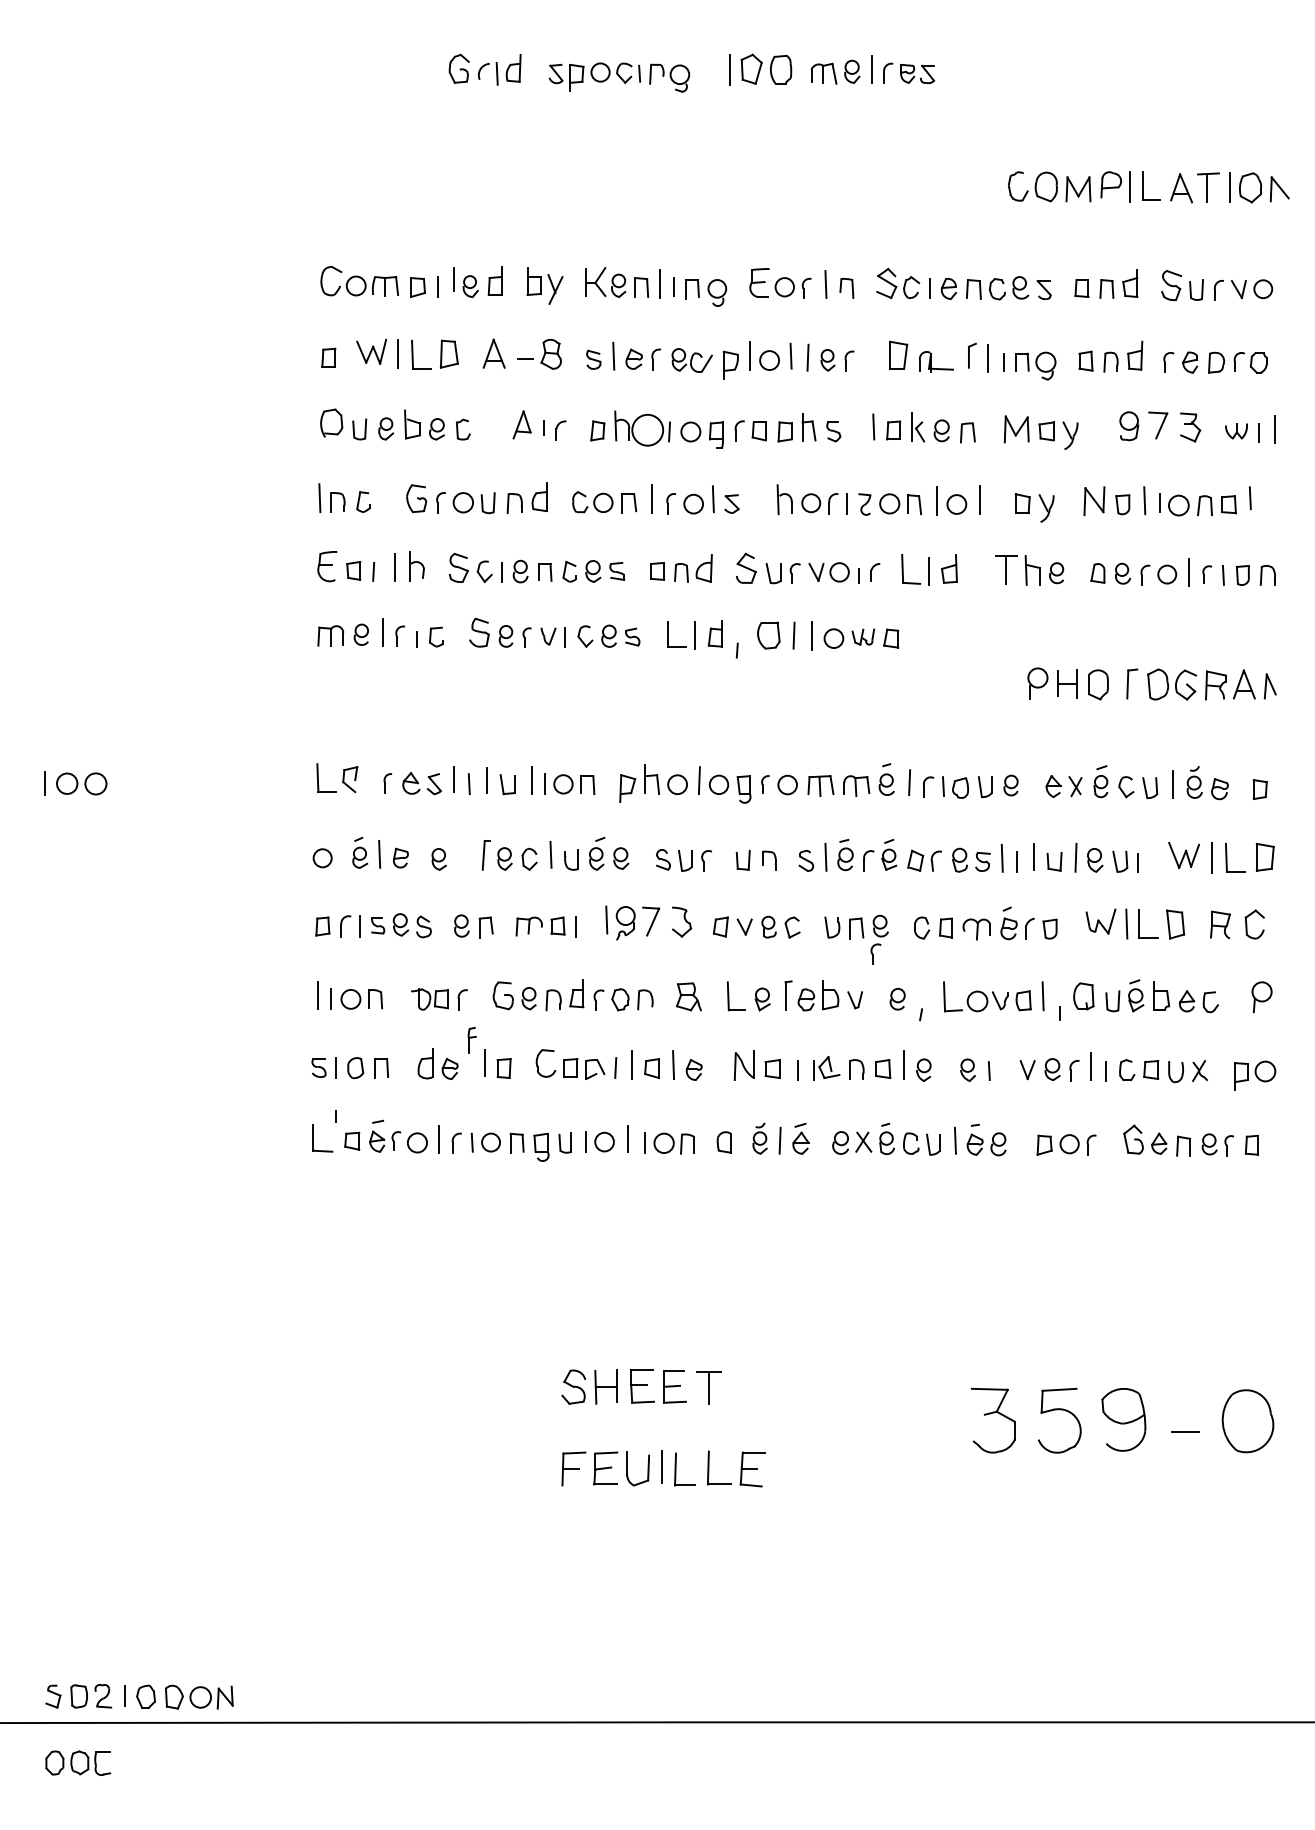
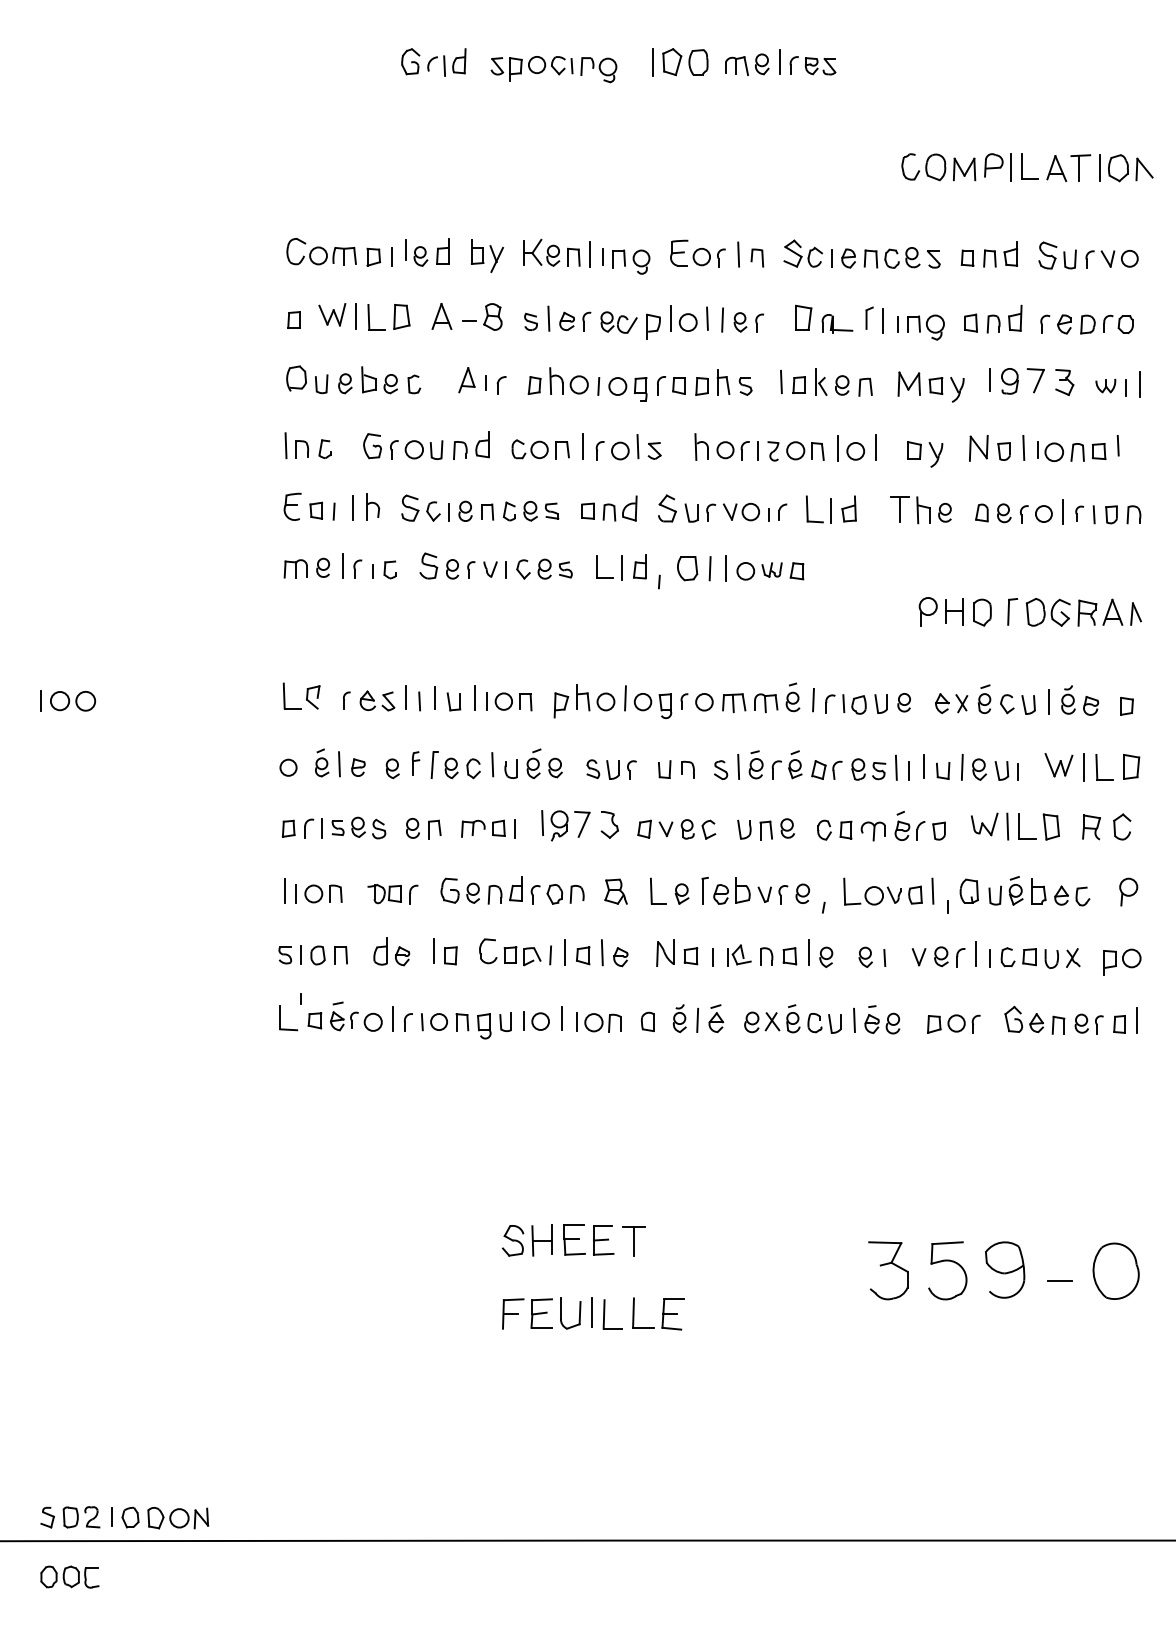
line: (1107, 424) -> (990, 379), added
circle: (647, 429) -> (579, 384), size x0.62
part: (875, 953) -> (782, 894), moved
part: (471, 1040) -> (415, 763), moved
line: (1271, 1140) -> (1137, 1020), added

